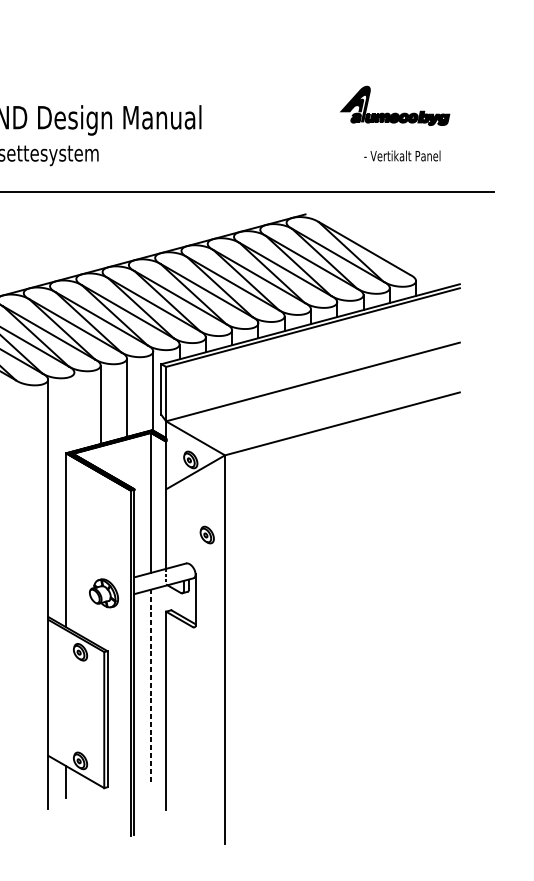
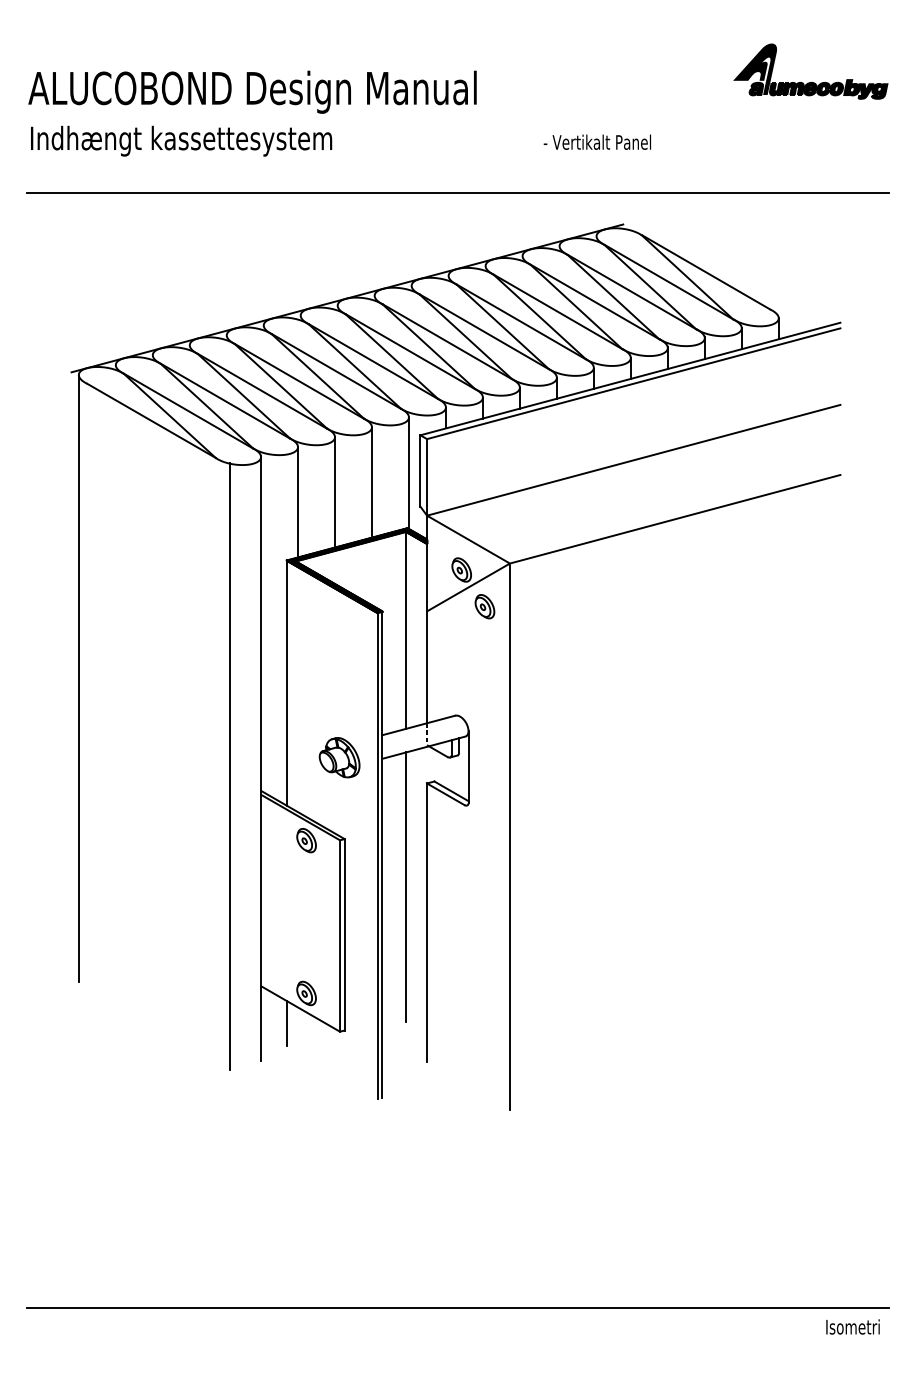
part: (395, 112) -> (811, 81), moved
text: (401, 155) -> (596, 141), moved
line: (74, 411) -> (298, 502), added
part: (206, 534) -> (484, 606), moved
line: (26, 599) -> (230, 766), added
line: (151, 684) -> (406, 886), dashed -> solid

